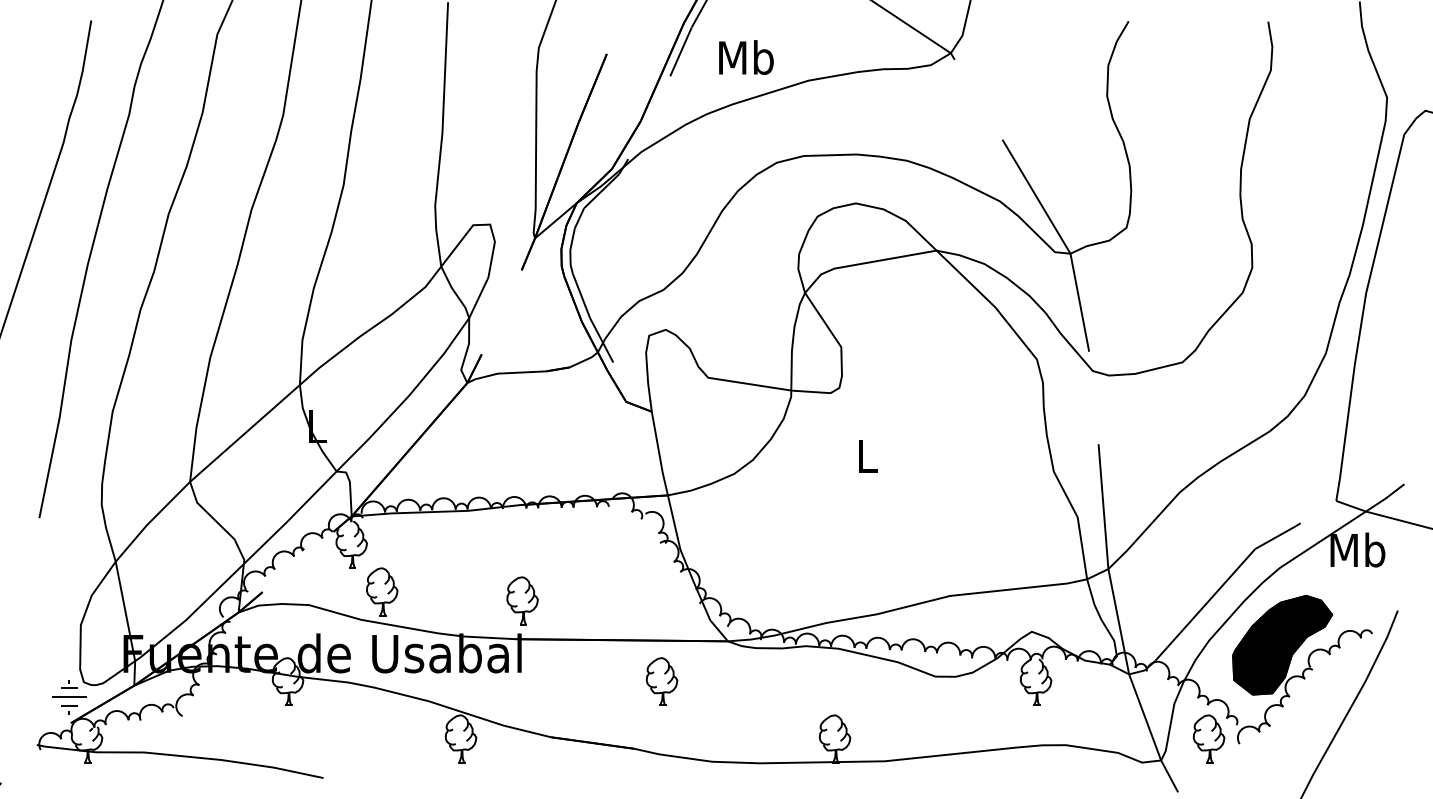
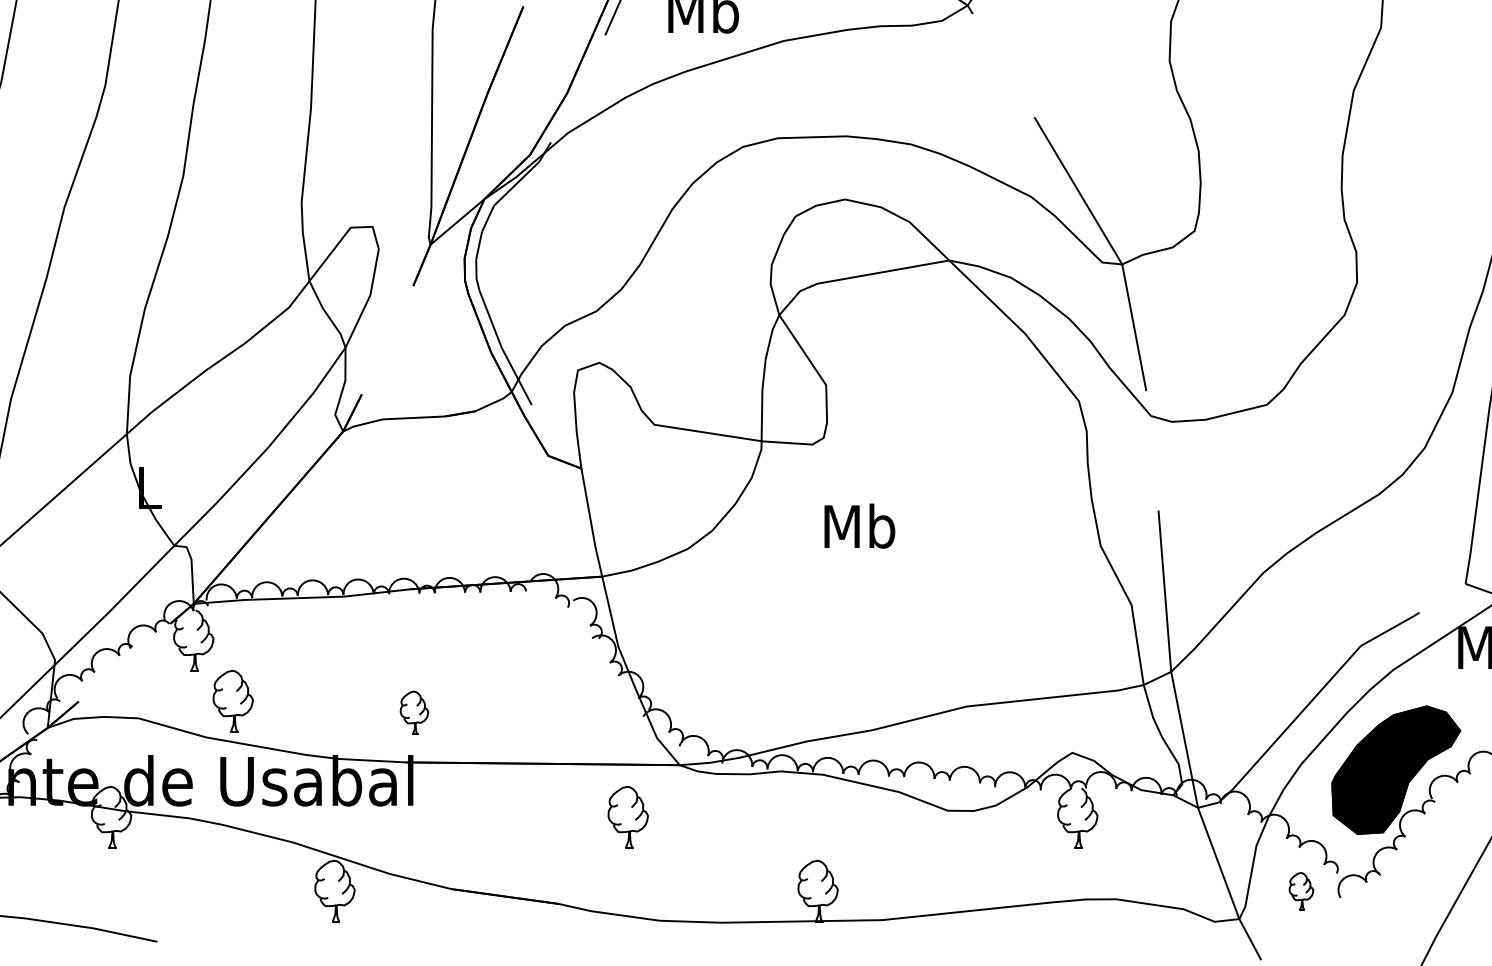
text: (867, 455) -> (860, 525), L -> Mb
part: (522, 600) -> (414, 712), size x0.7
part: (661, 681) -> (627, 817), moved
part: (1209, 738) -> (1301, 890), size x0.6

